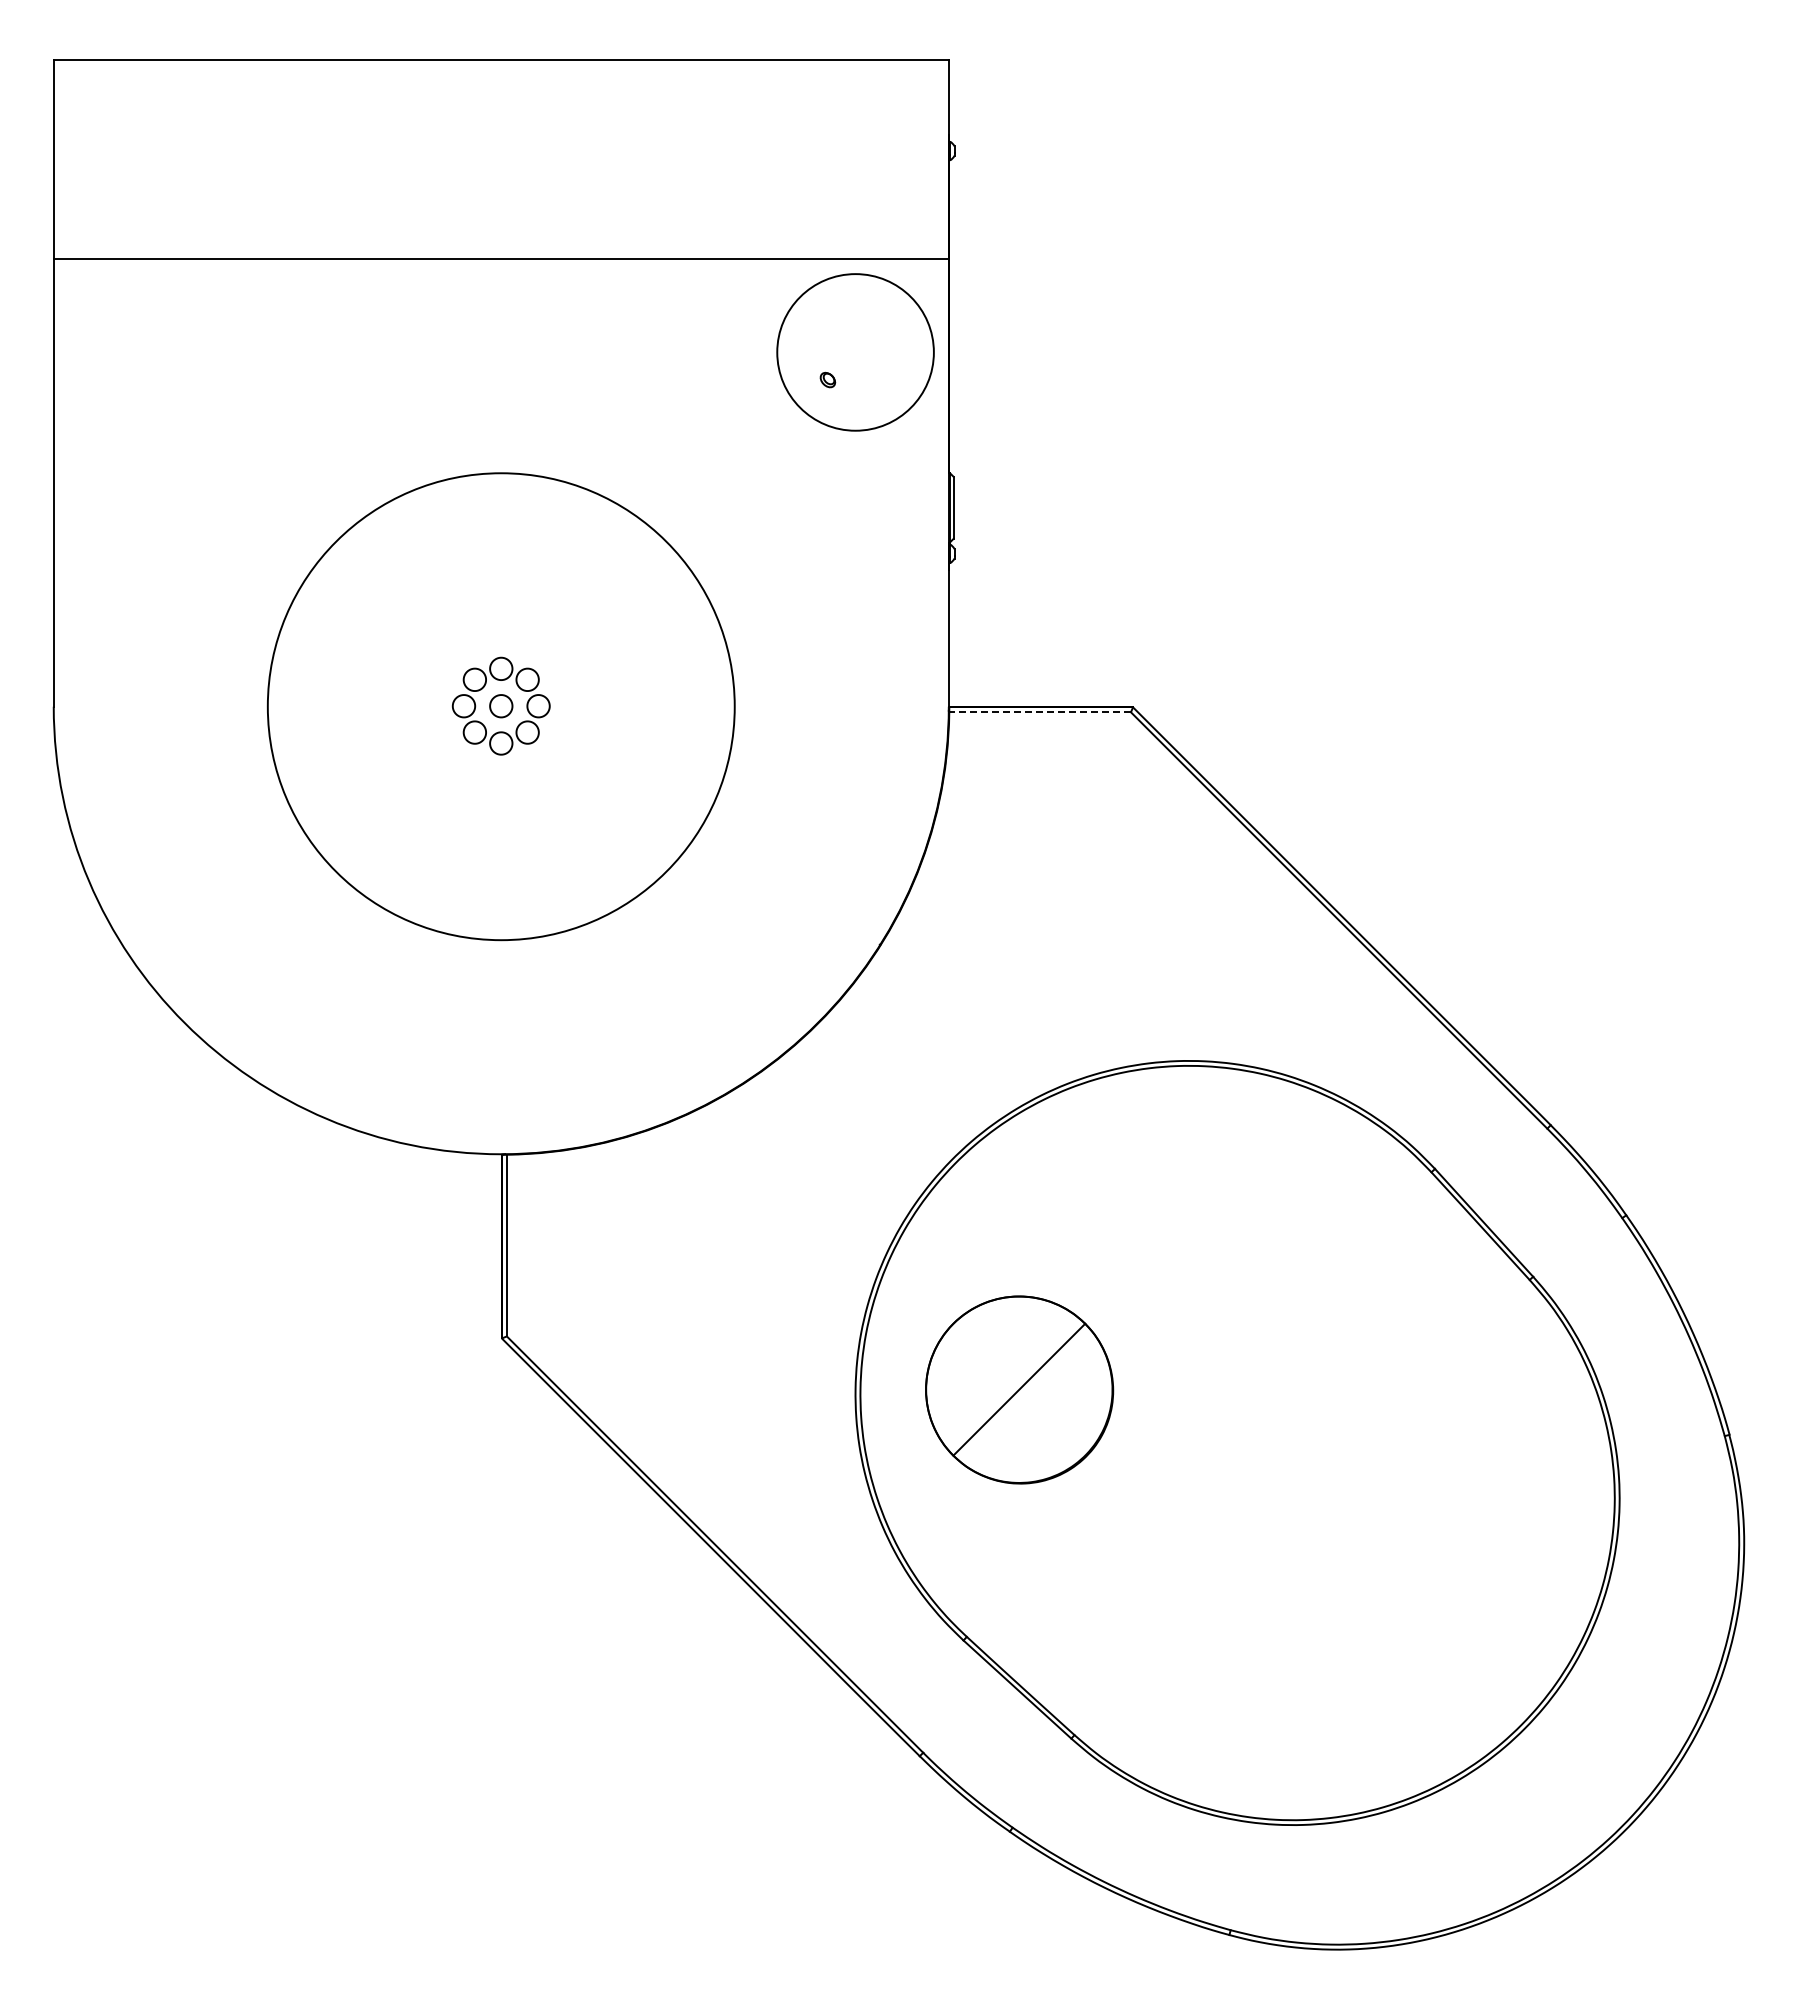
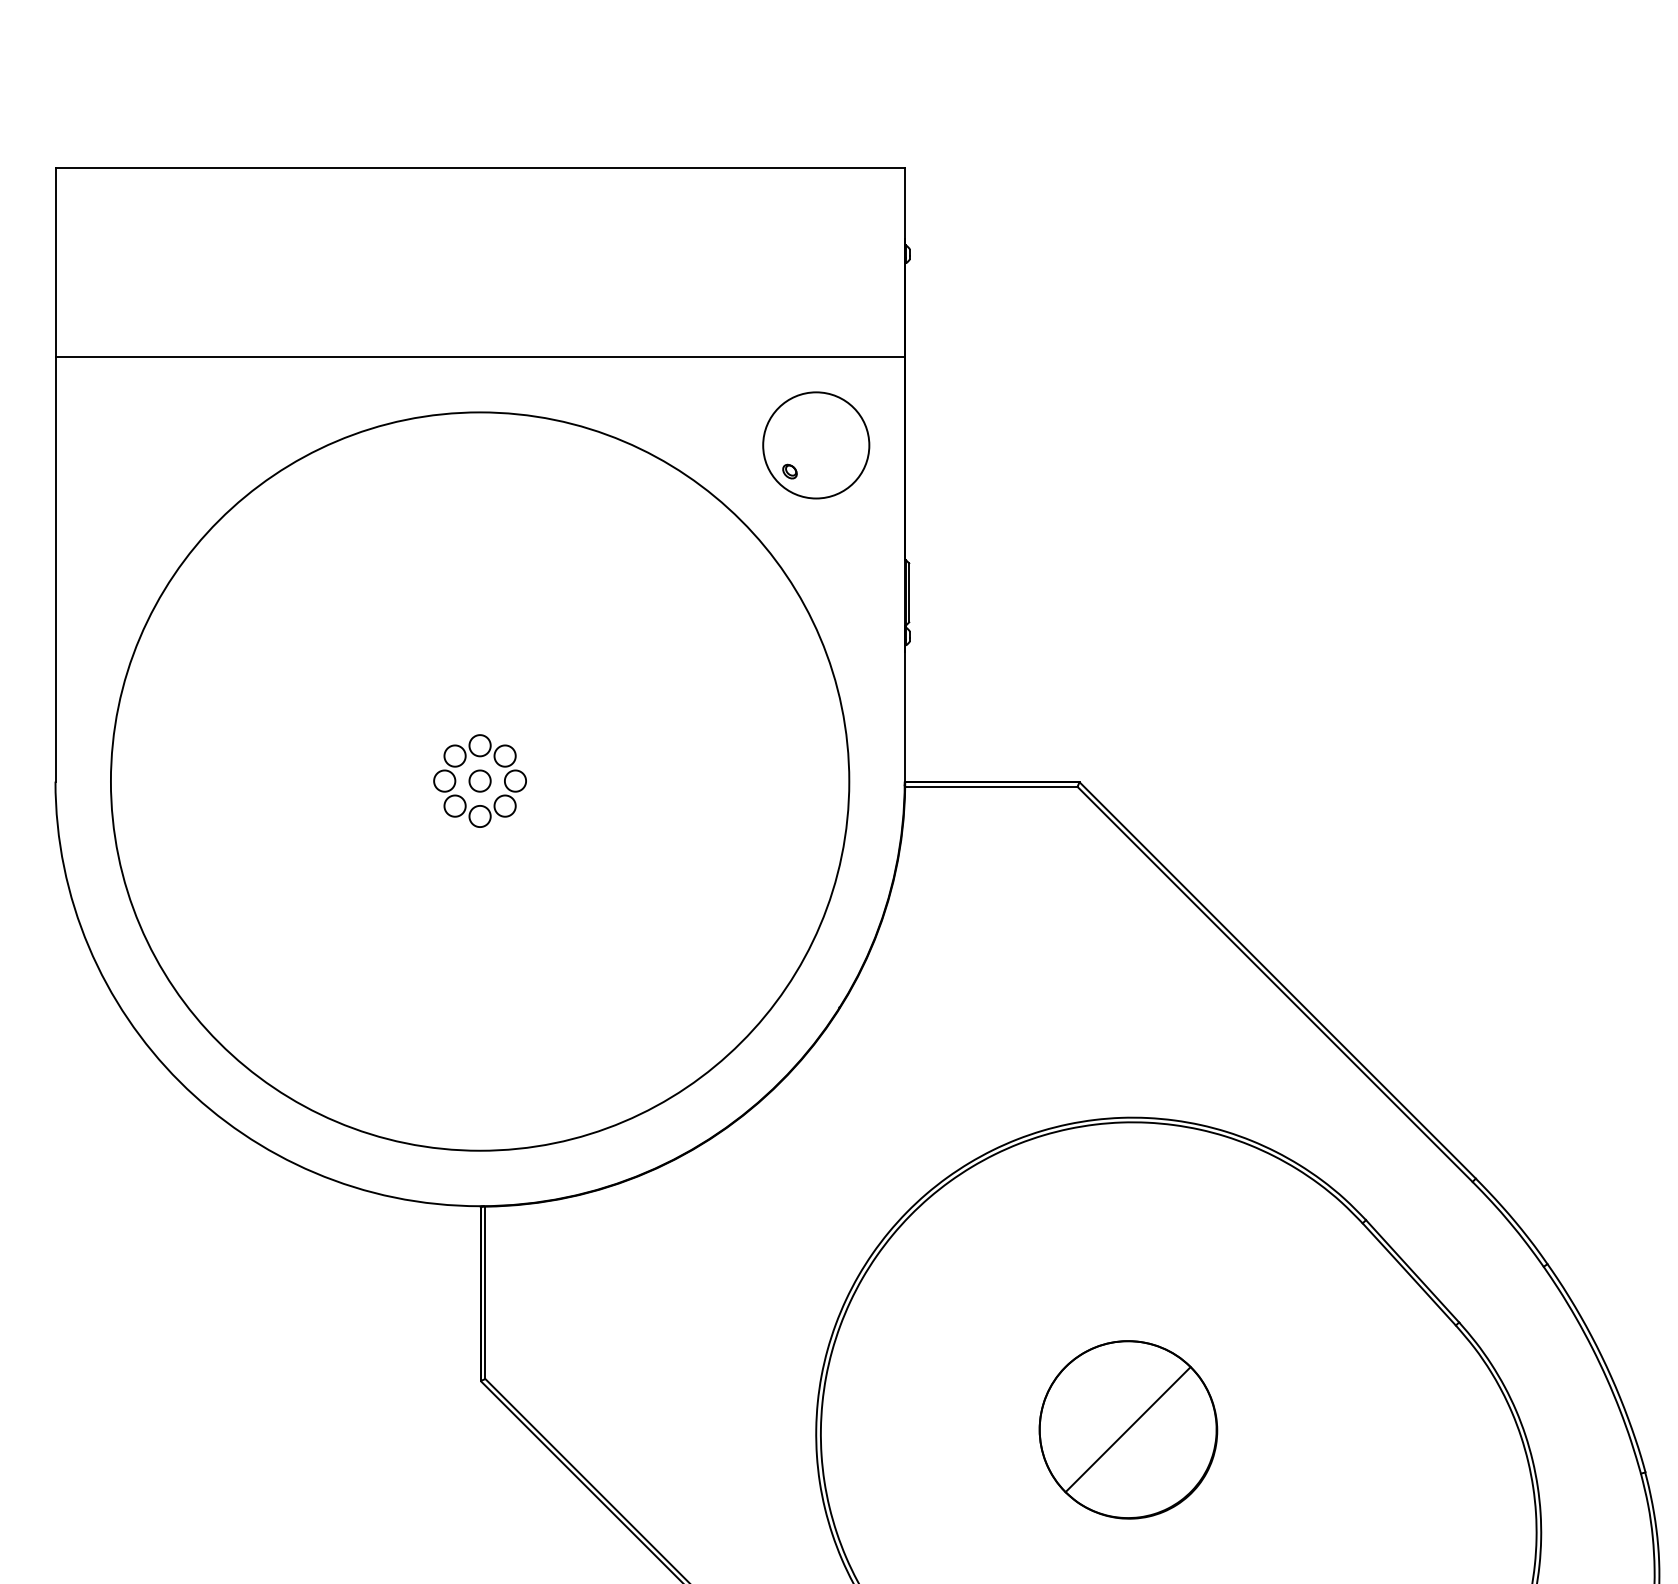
circle: (855, 352) -> (816, 445), size x0.71
circle: (501, 706) -> (480, 781), size x1.67
line: (1040, 712) -> (991, 787), dashed -> solid
part: (1019, 1389) -> (1128, 1429), moved

